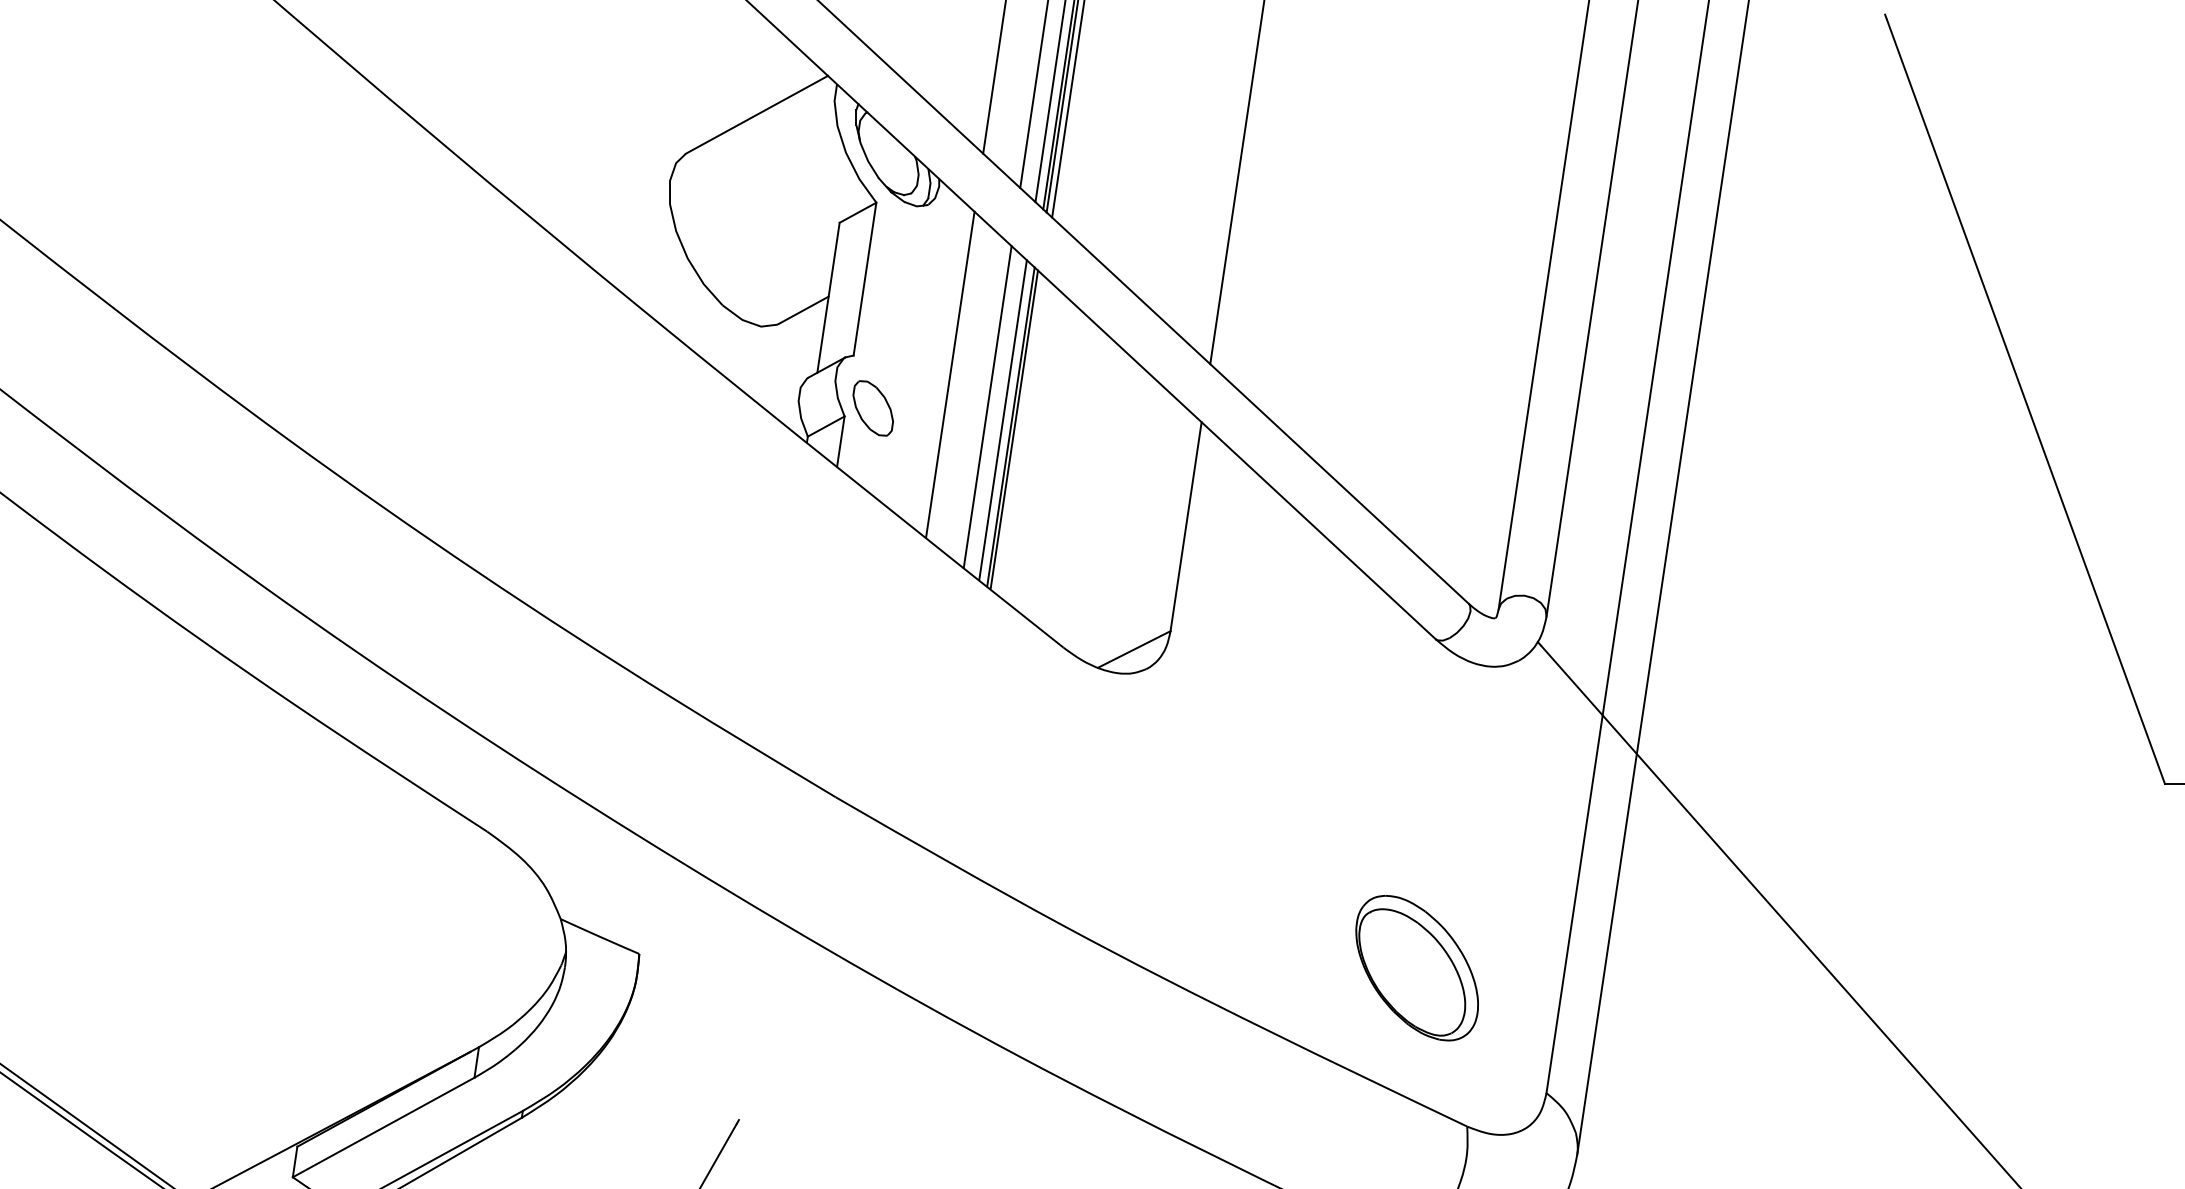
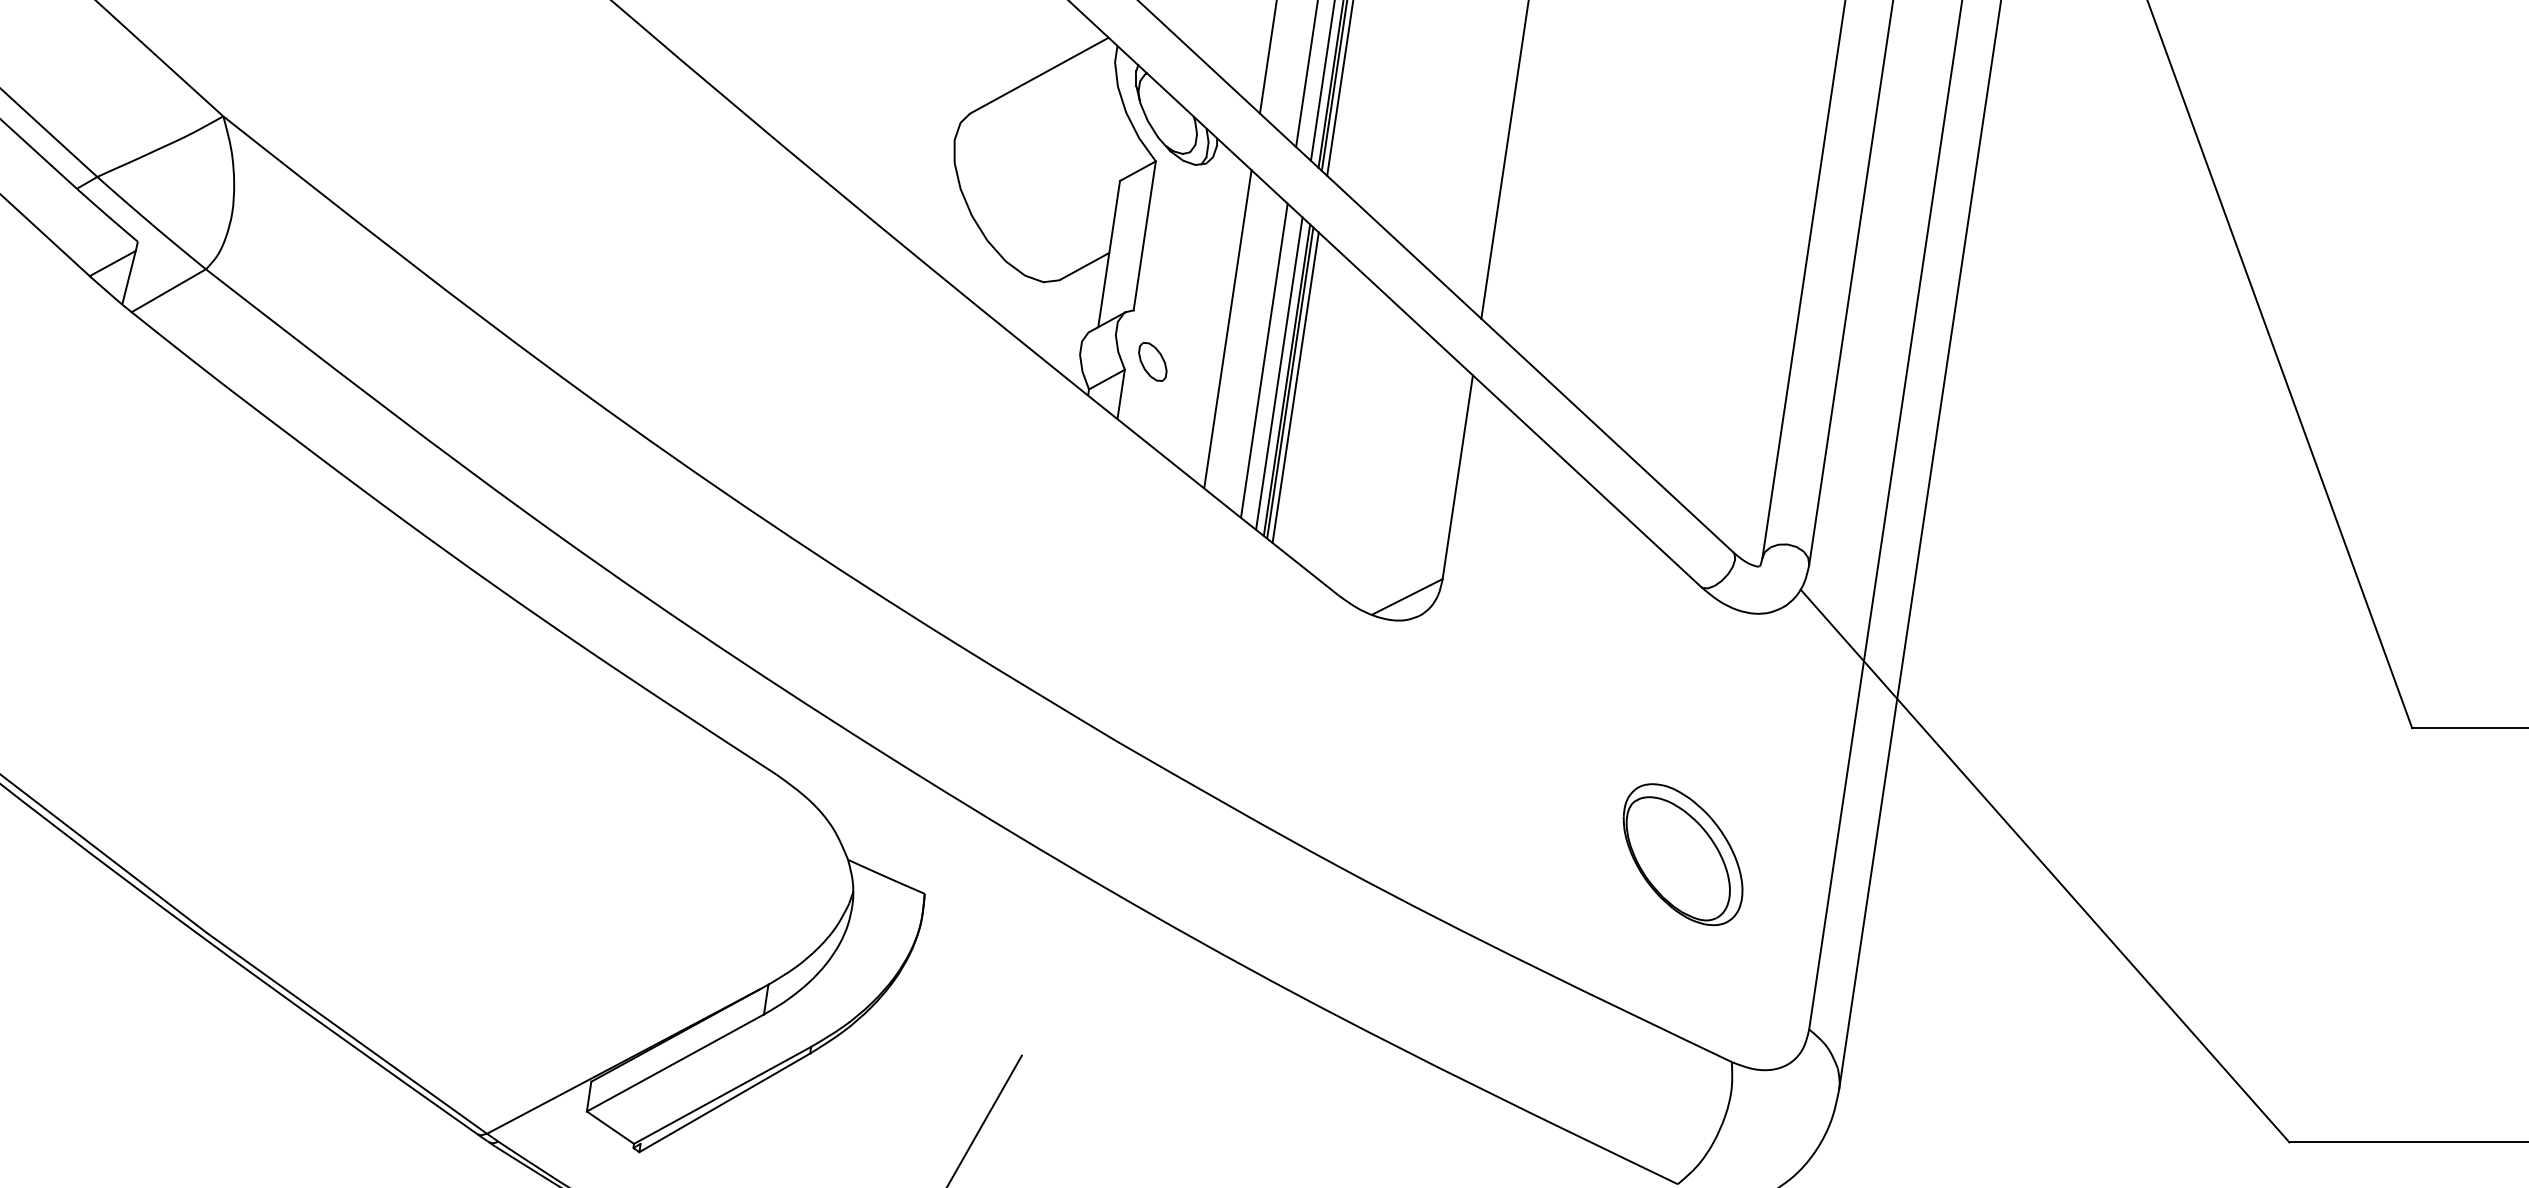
part: (872, 407) -> (1152, 361), size x0.71
line: (1019, 434) -> (1295, 387), added
part: (1416, 968) -> (1682, 854), moved

